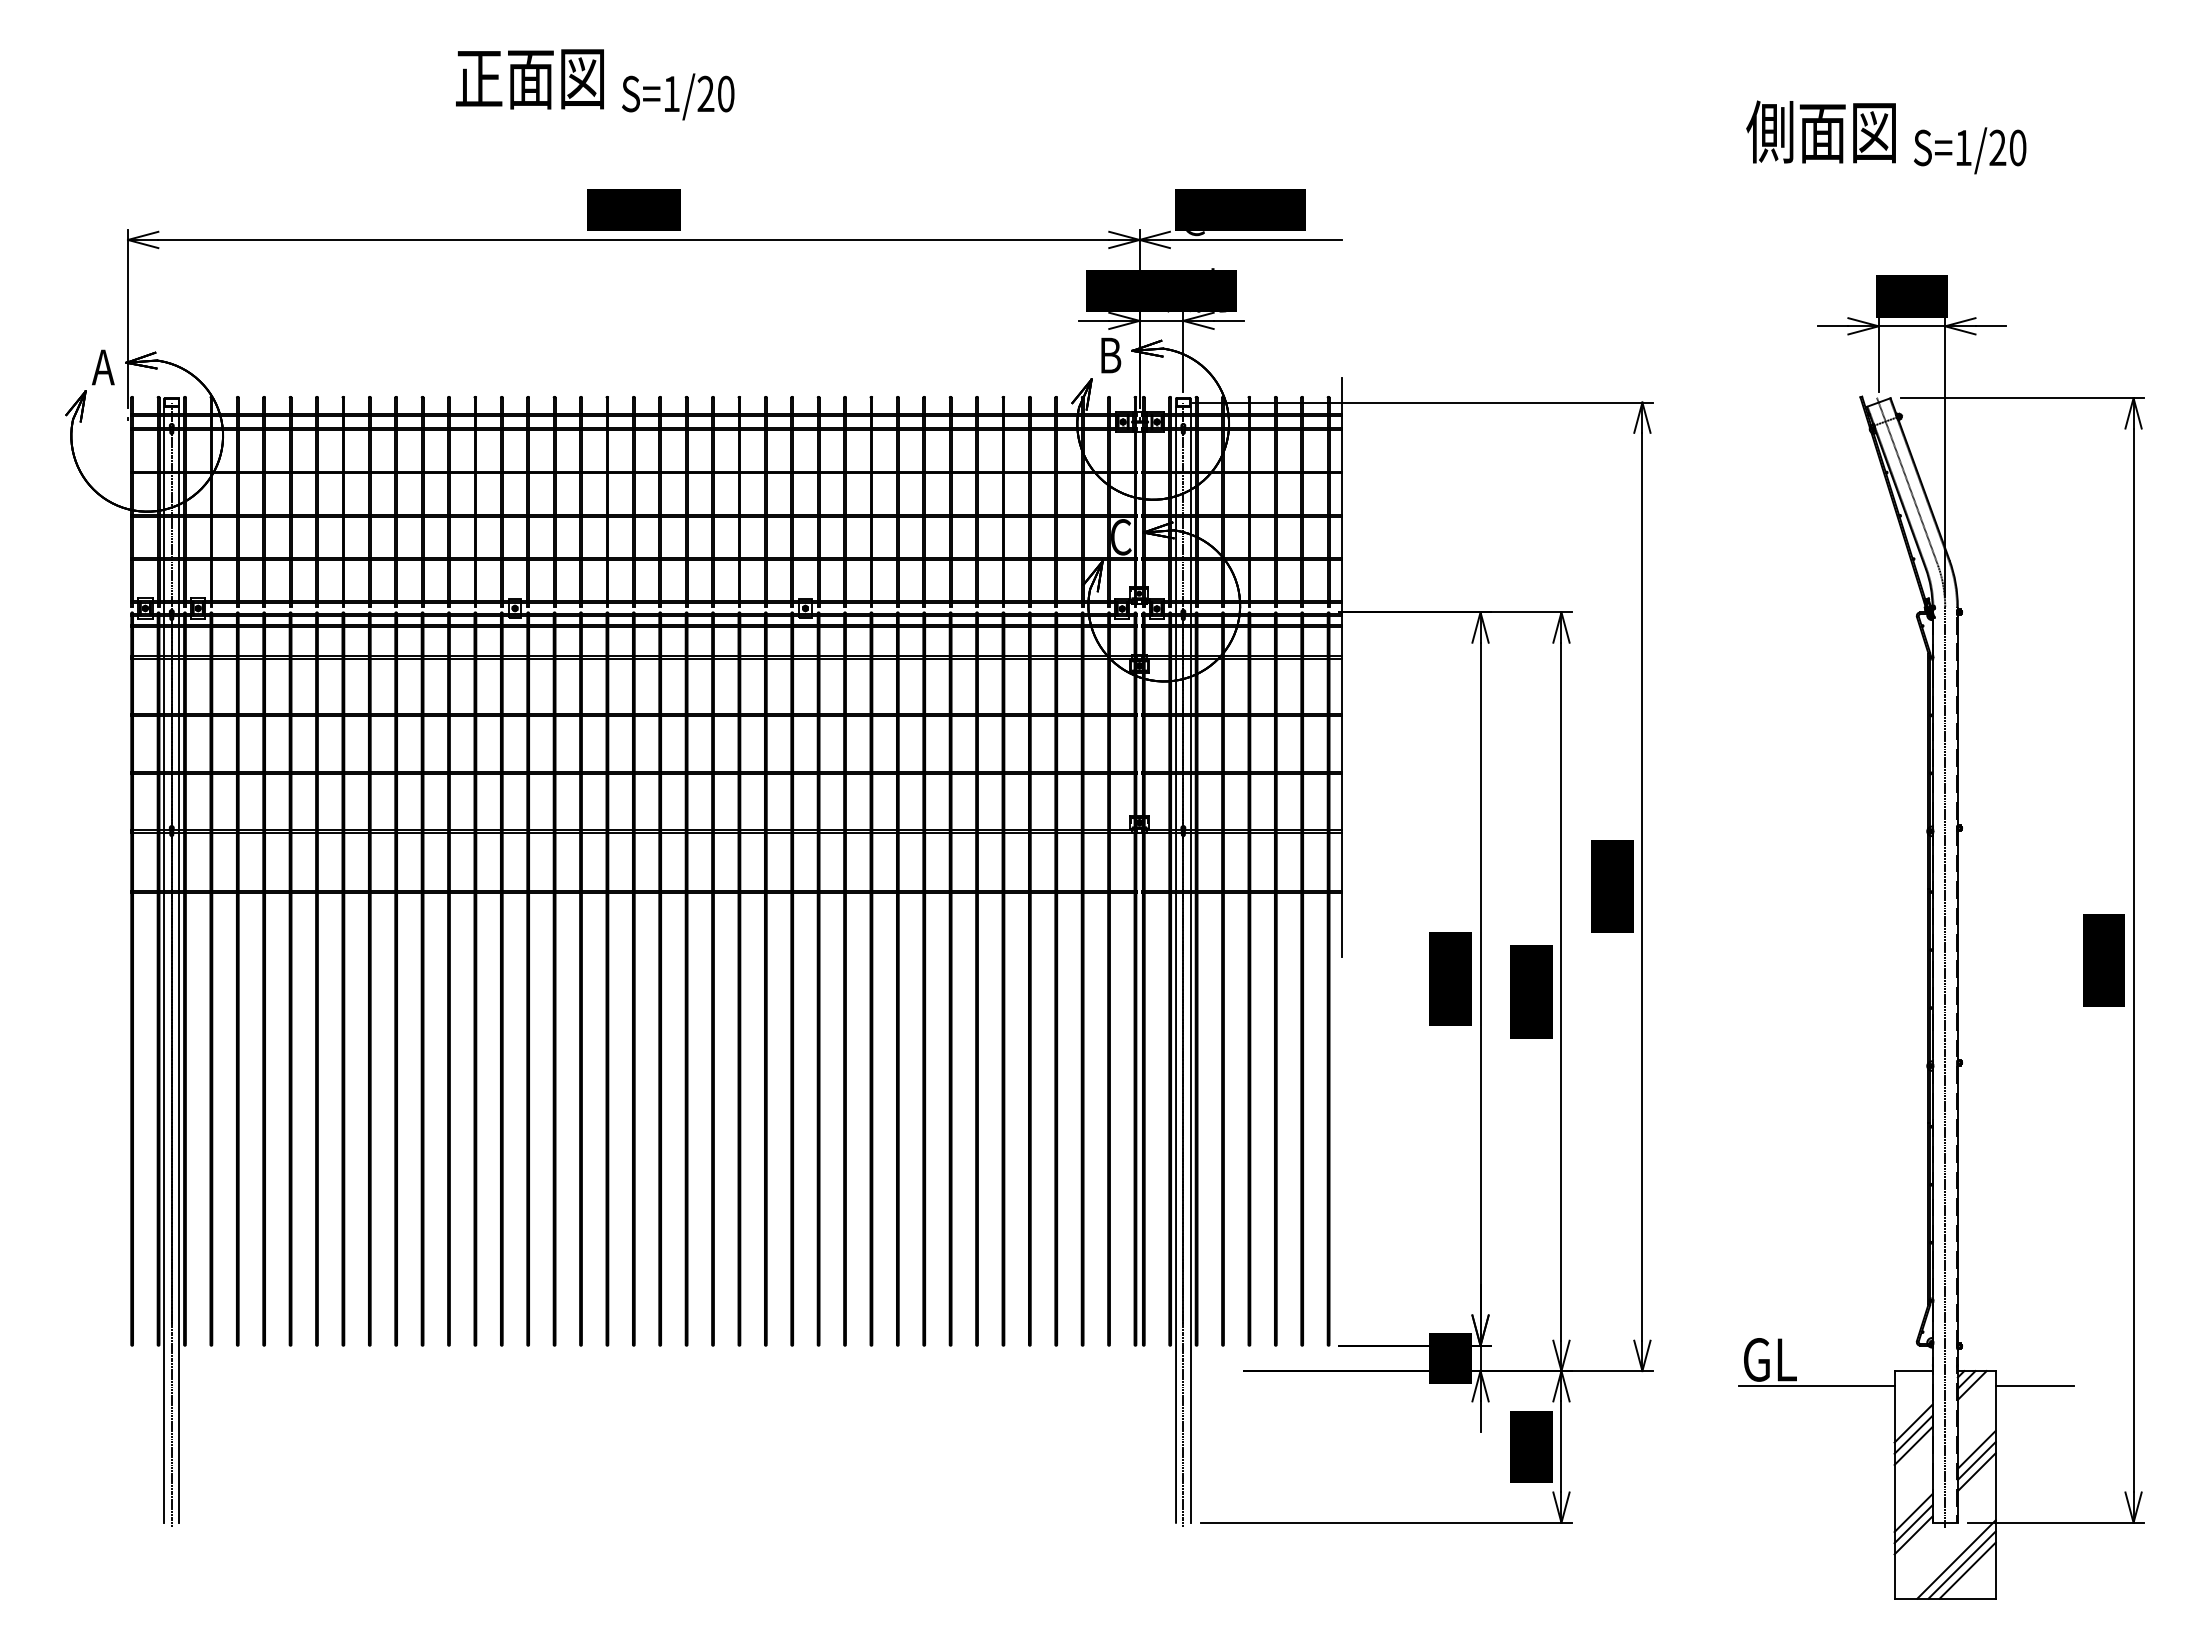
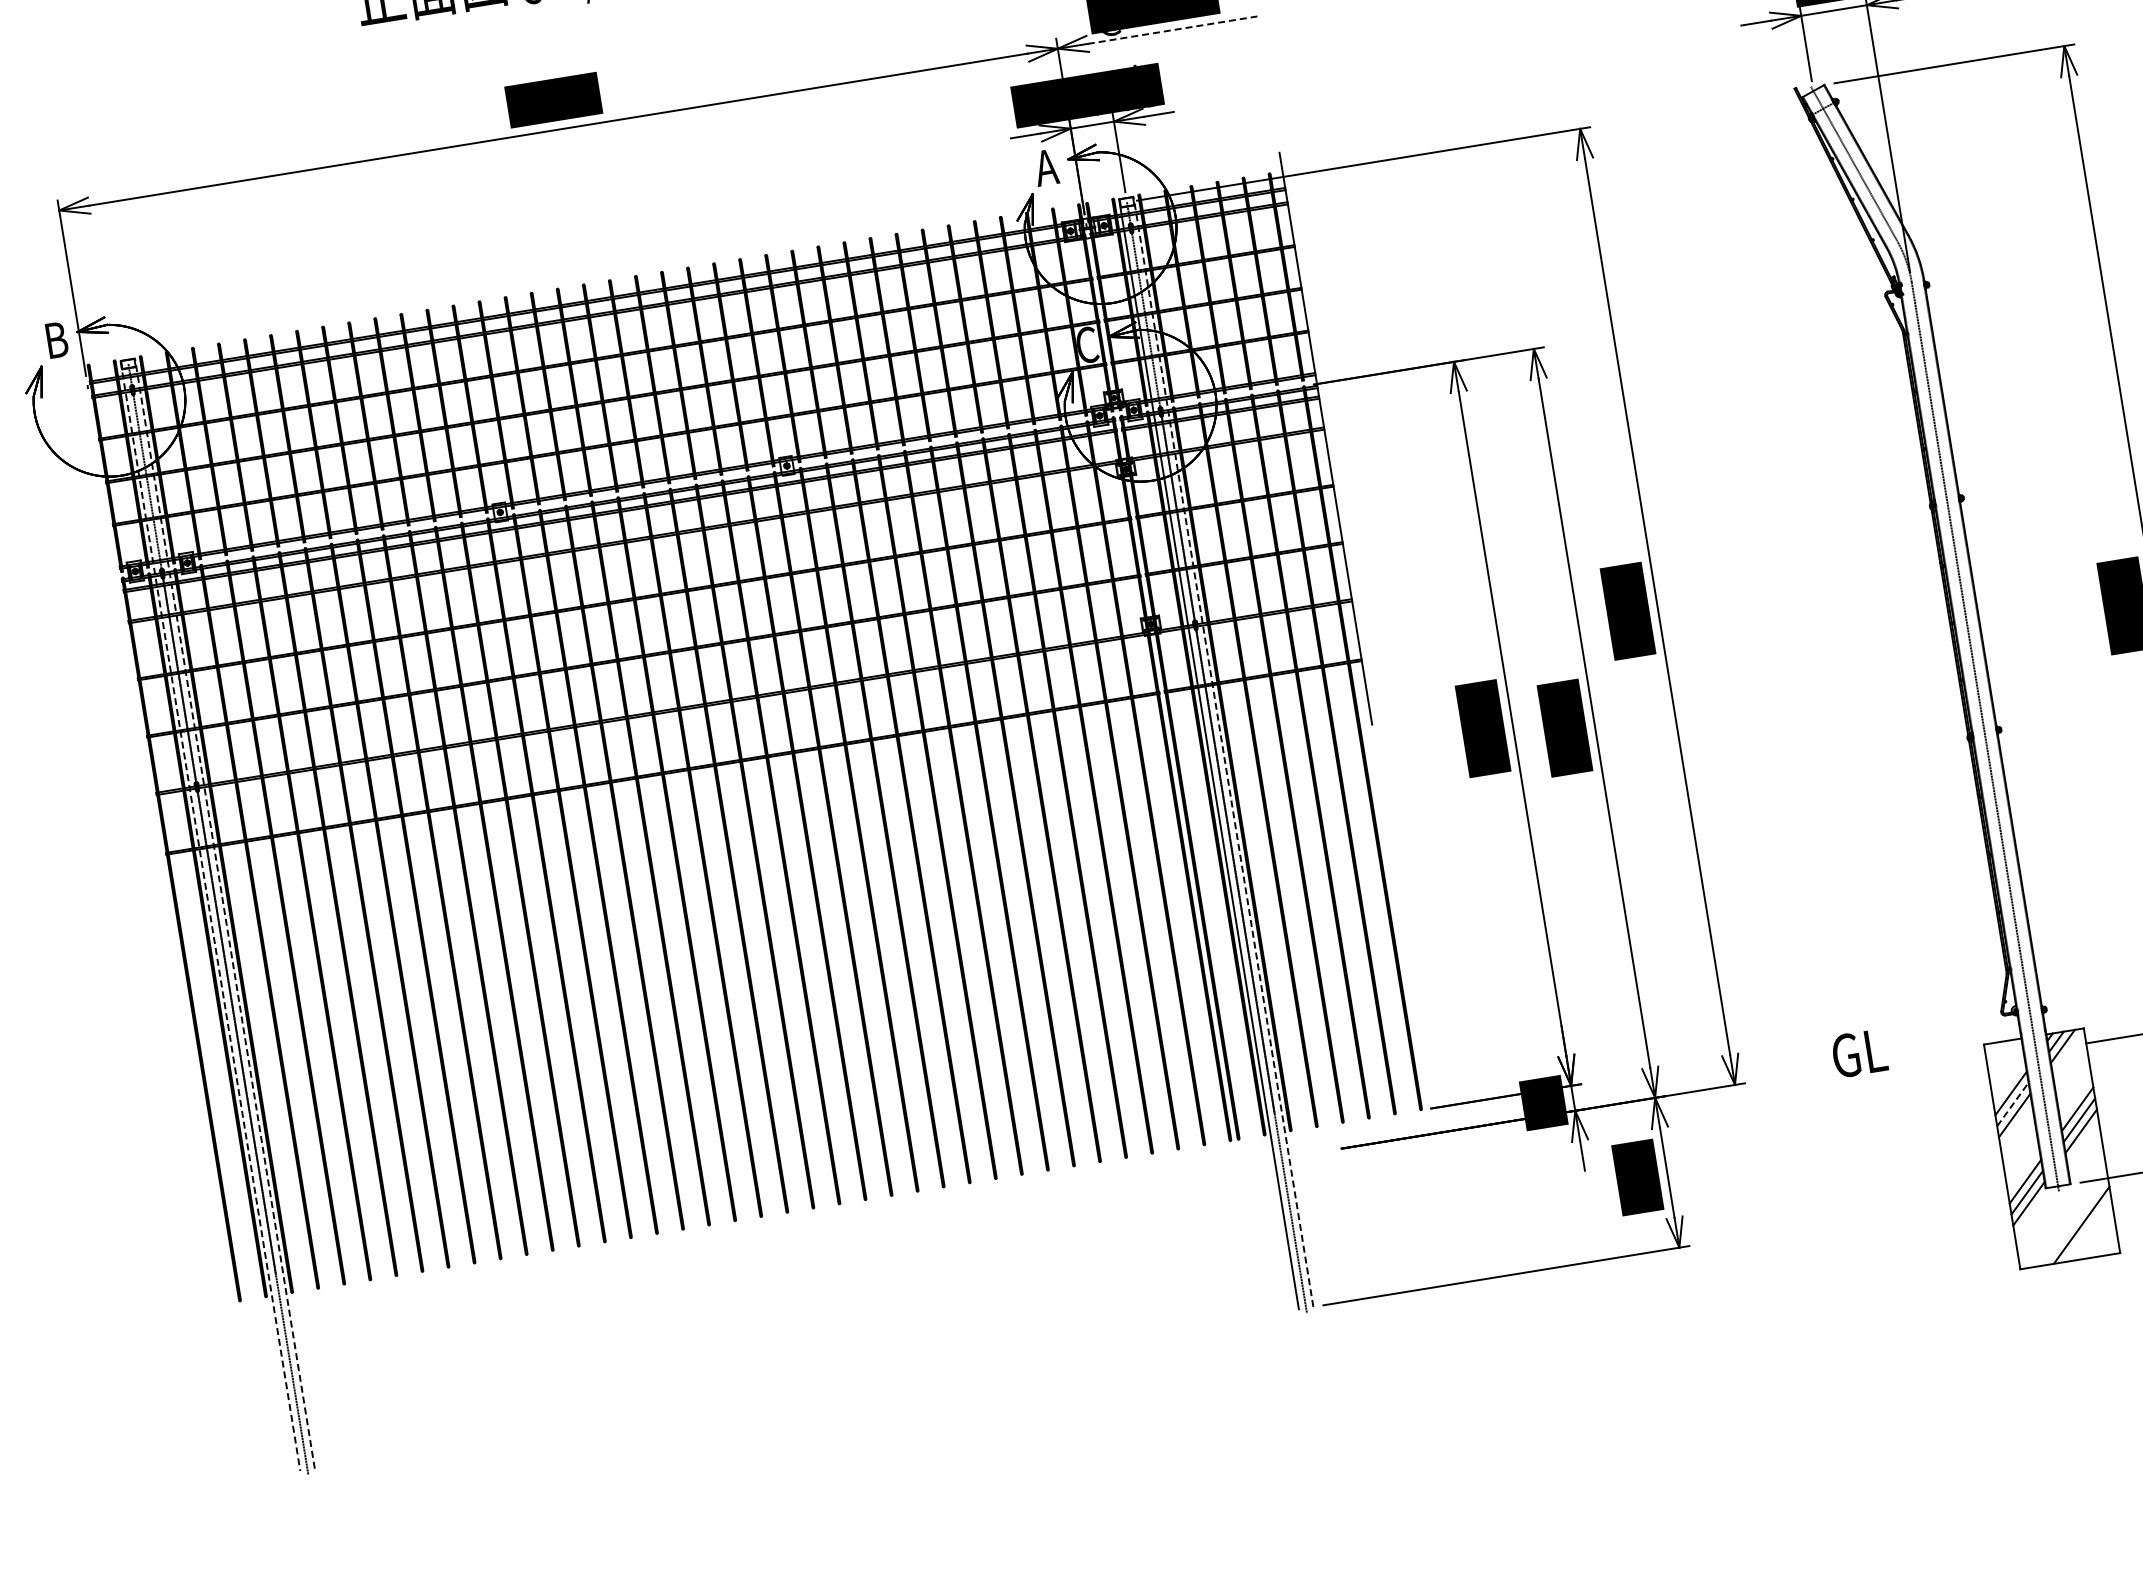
line: (1255, 239) -> (1172, 29), solid -> dashed
text: (1109, 355) -> (1046, 167), B -> A
text: (103, 367) -> (55, 340), A -> B
line: (164, 960) -> (210, 915), solid -> dashed
line: (179, 960) -> (225, 913), solid -> dashed
line: (1190, 960) -> (1223, 751), solid -> dashed
line: (1816, 1386) -> (1909, 1072), removed
line: (1913, 1434) -> (2012, 1104), solid -> dashed
line: (1956, 1559) -> (2075, 1220), removed
line: (1967, 1570) -> (2087, 1229), removed

